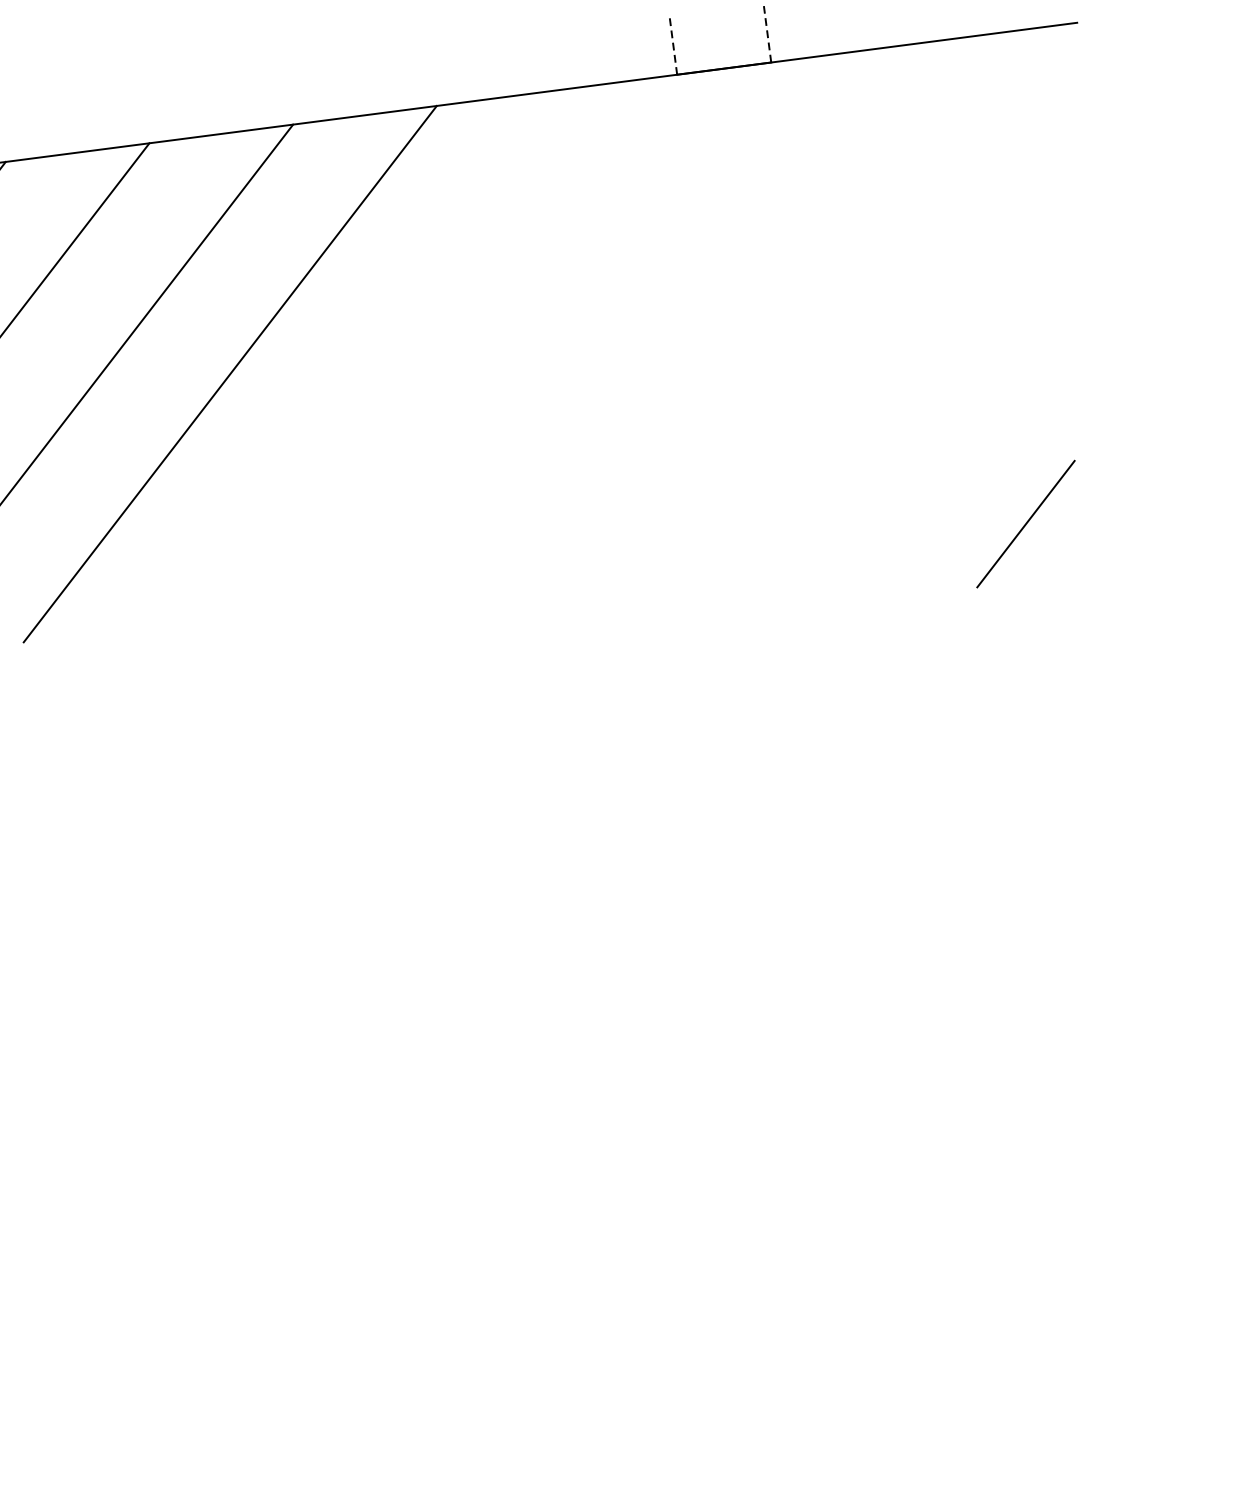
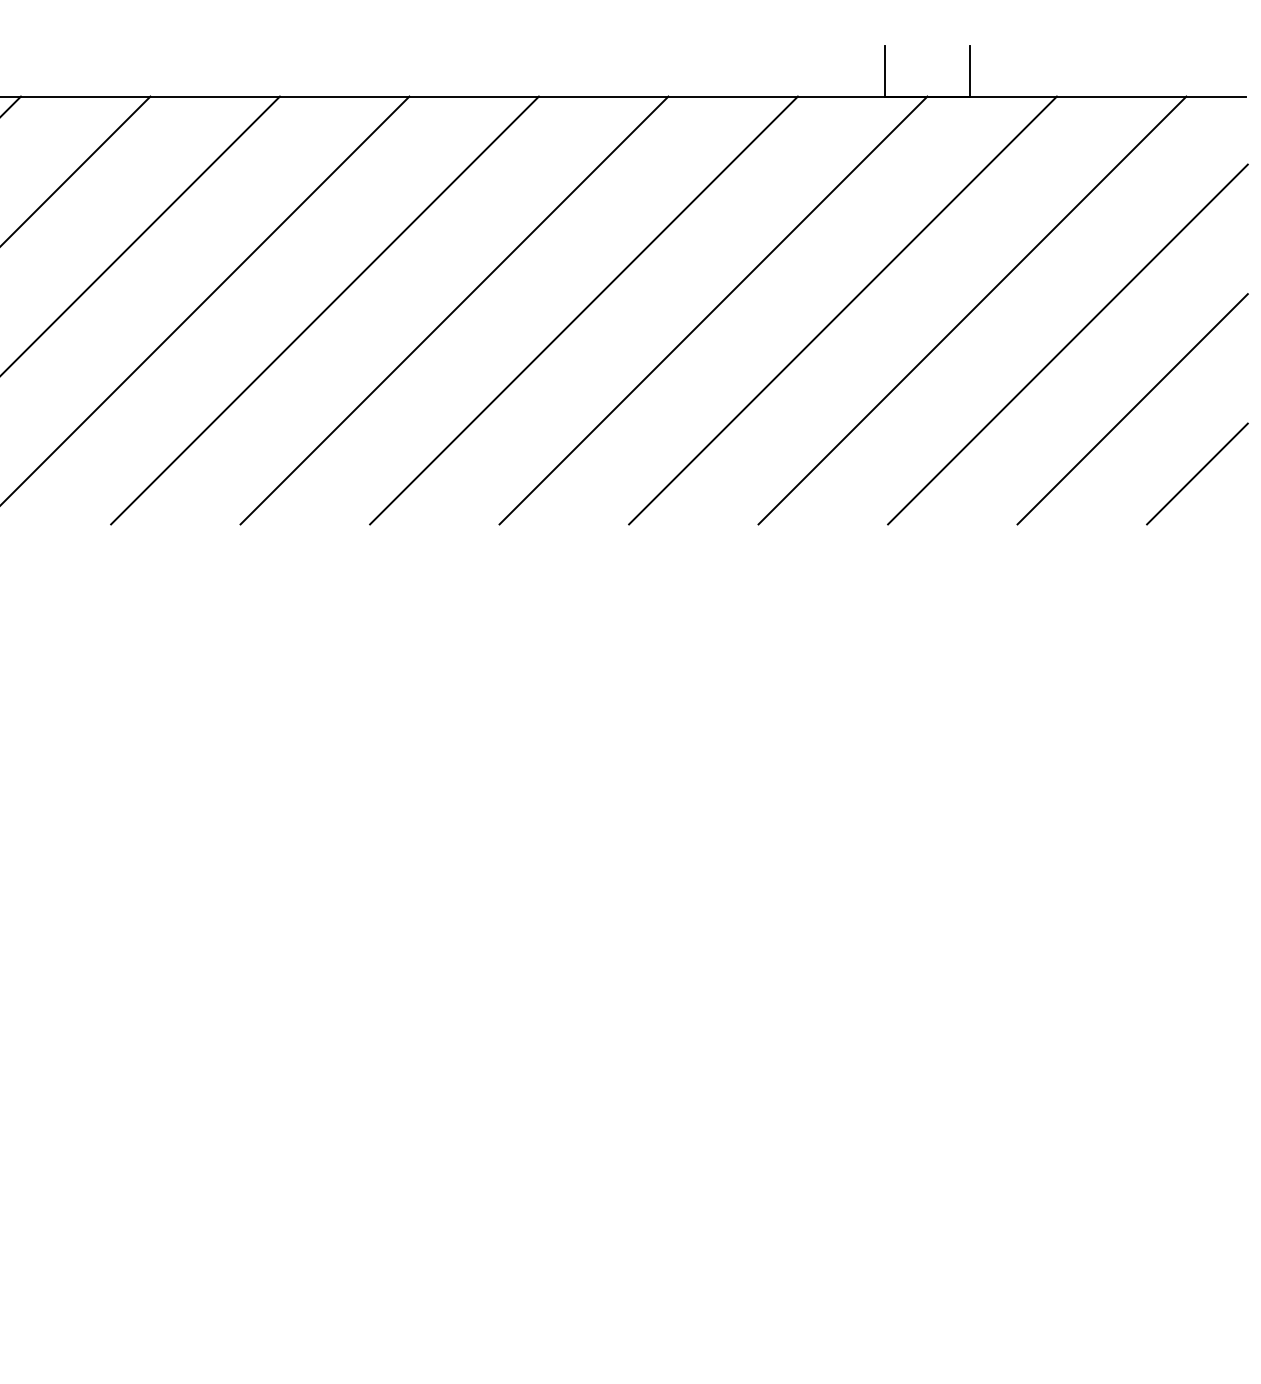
line: (767, 33) -> (969, 70), dashed -> solid
line: (674, 46) -> (885, 71), dashed -> solid
line: (805, 299) -> (972, 310), added
line: (660, 318) -> (842, 310), added
line: (915, 323) -> (1067, 344), added
line: (517, 336) -> (713, 310), added
line: (373, 355) -> (583, 310), added
line: (996, 386) -> (1132, 409), added
line: (1025, 523) -> (1197, 473), moved

